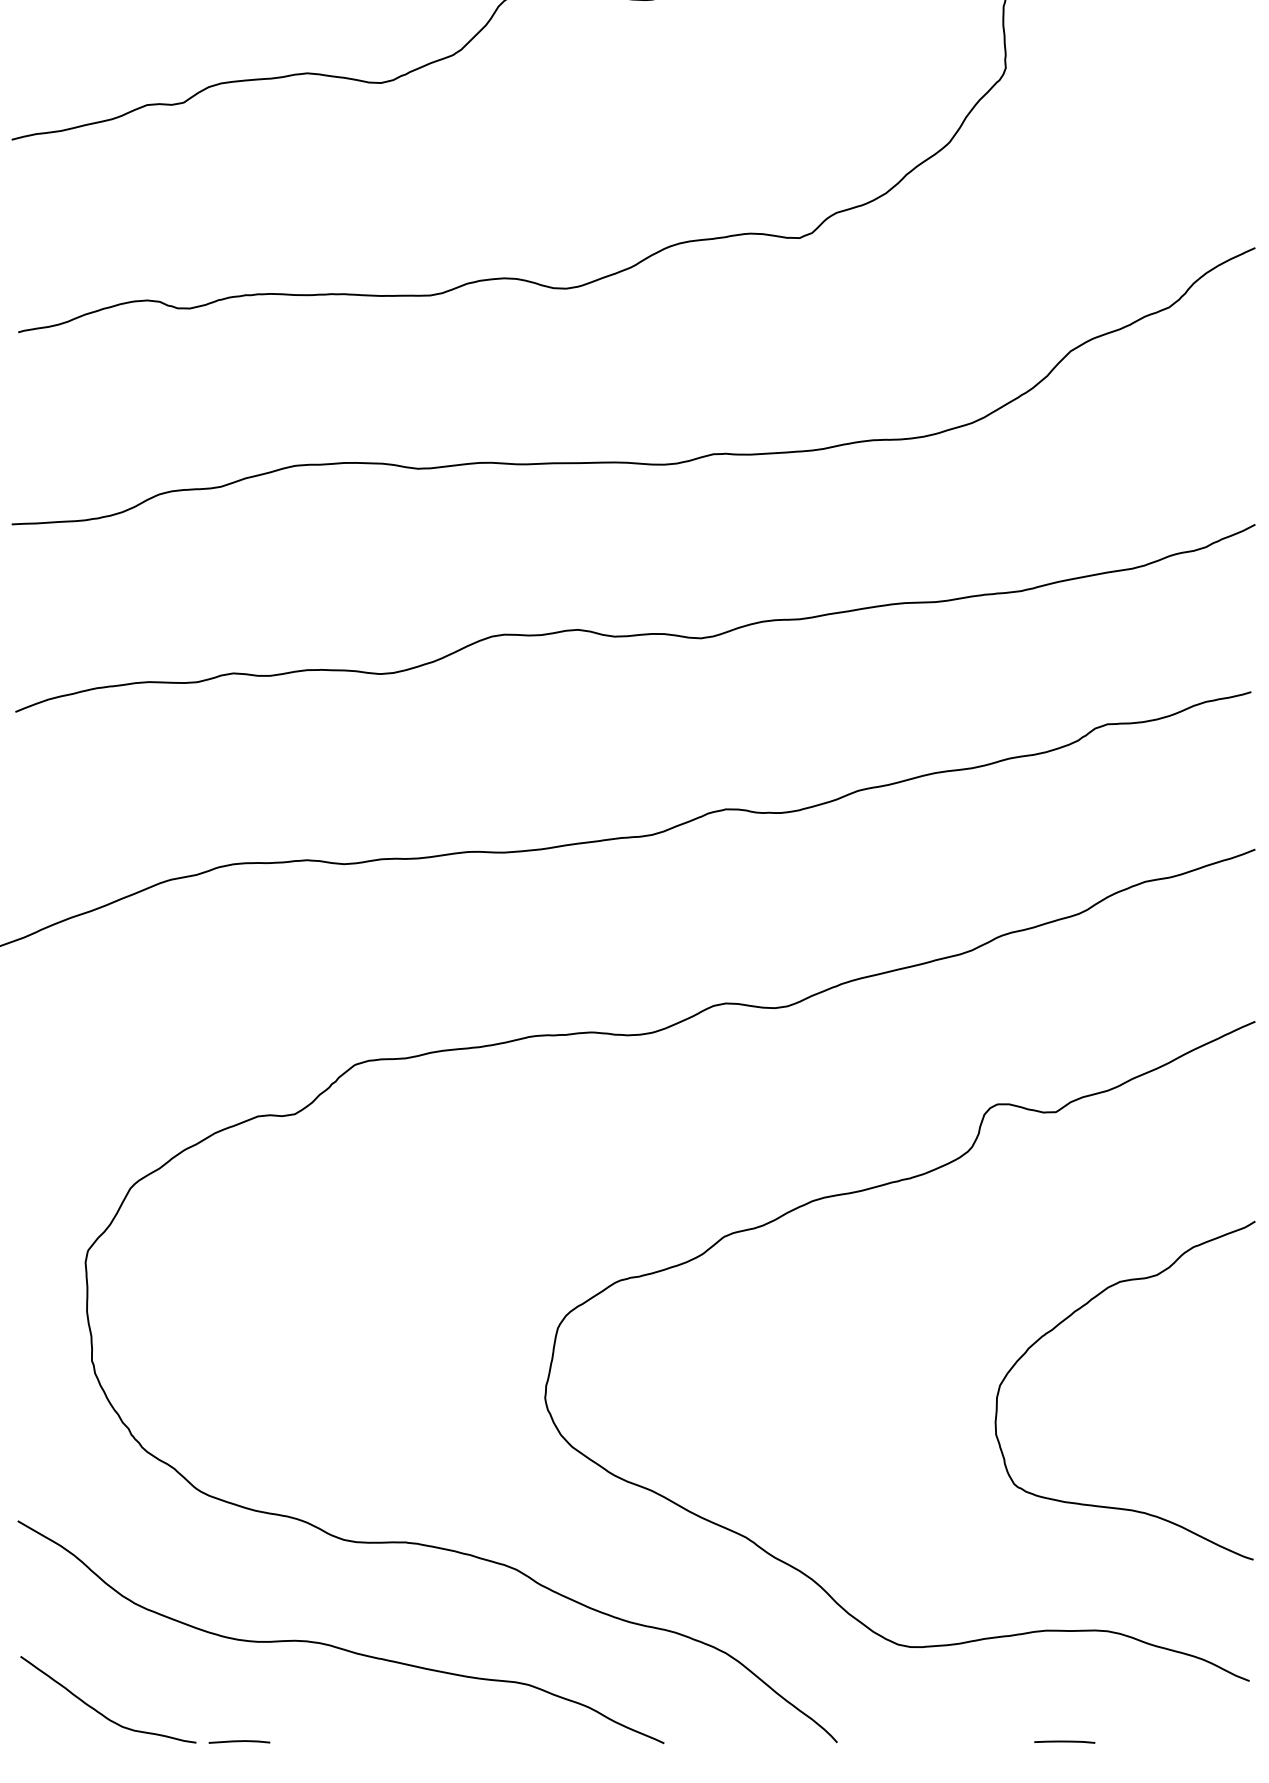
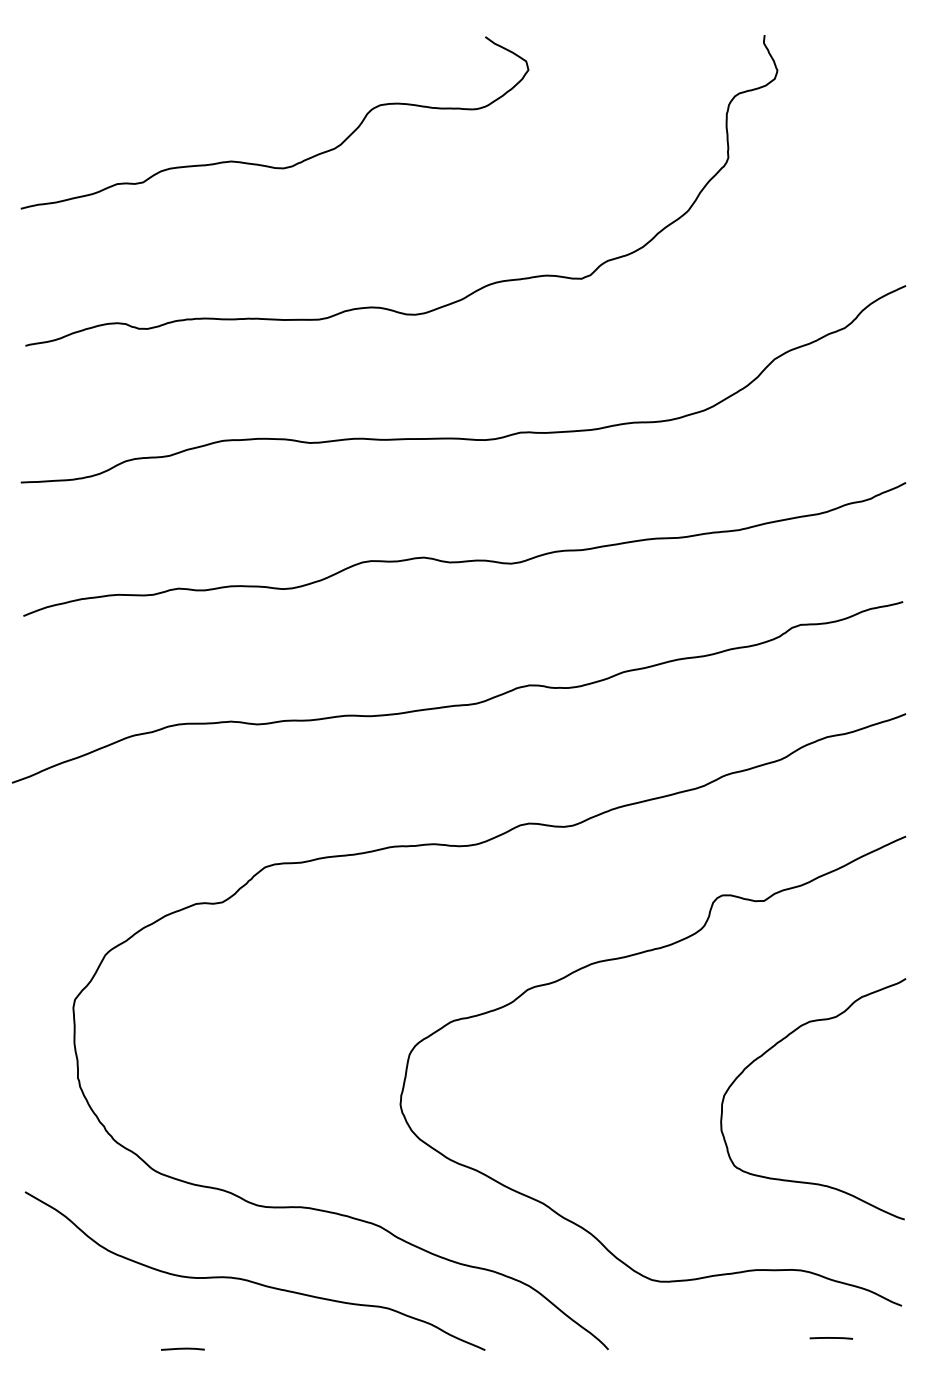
curve: (99, 1711) -> (83, 1327), removed
line: (1064, 1742) -> (831, 1338), moved

